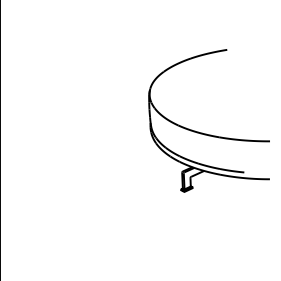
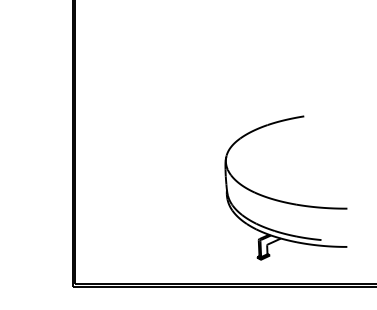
part: (205, 133) -> (282, 200), moved

